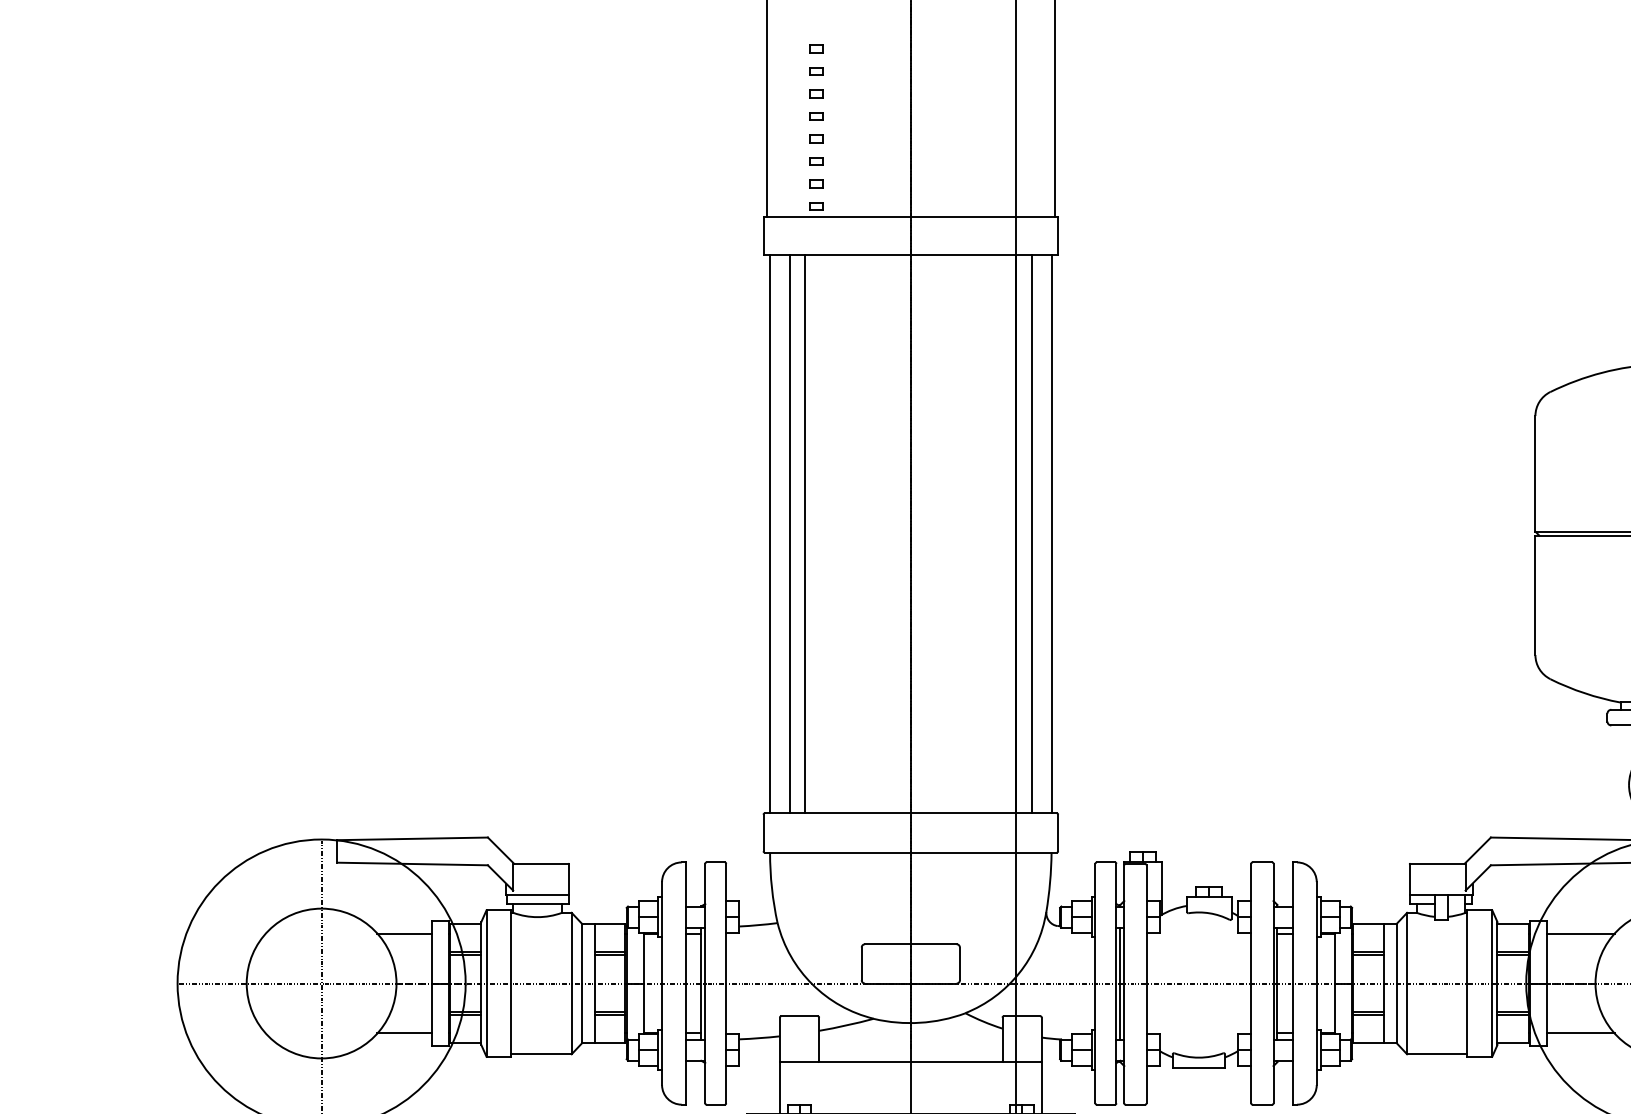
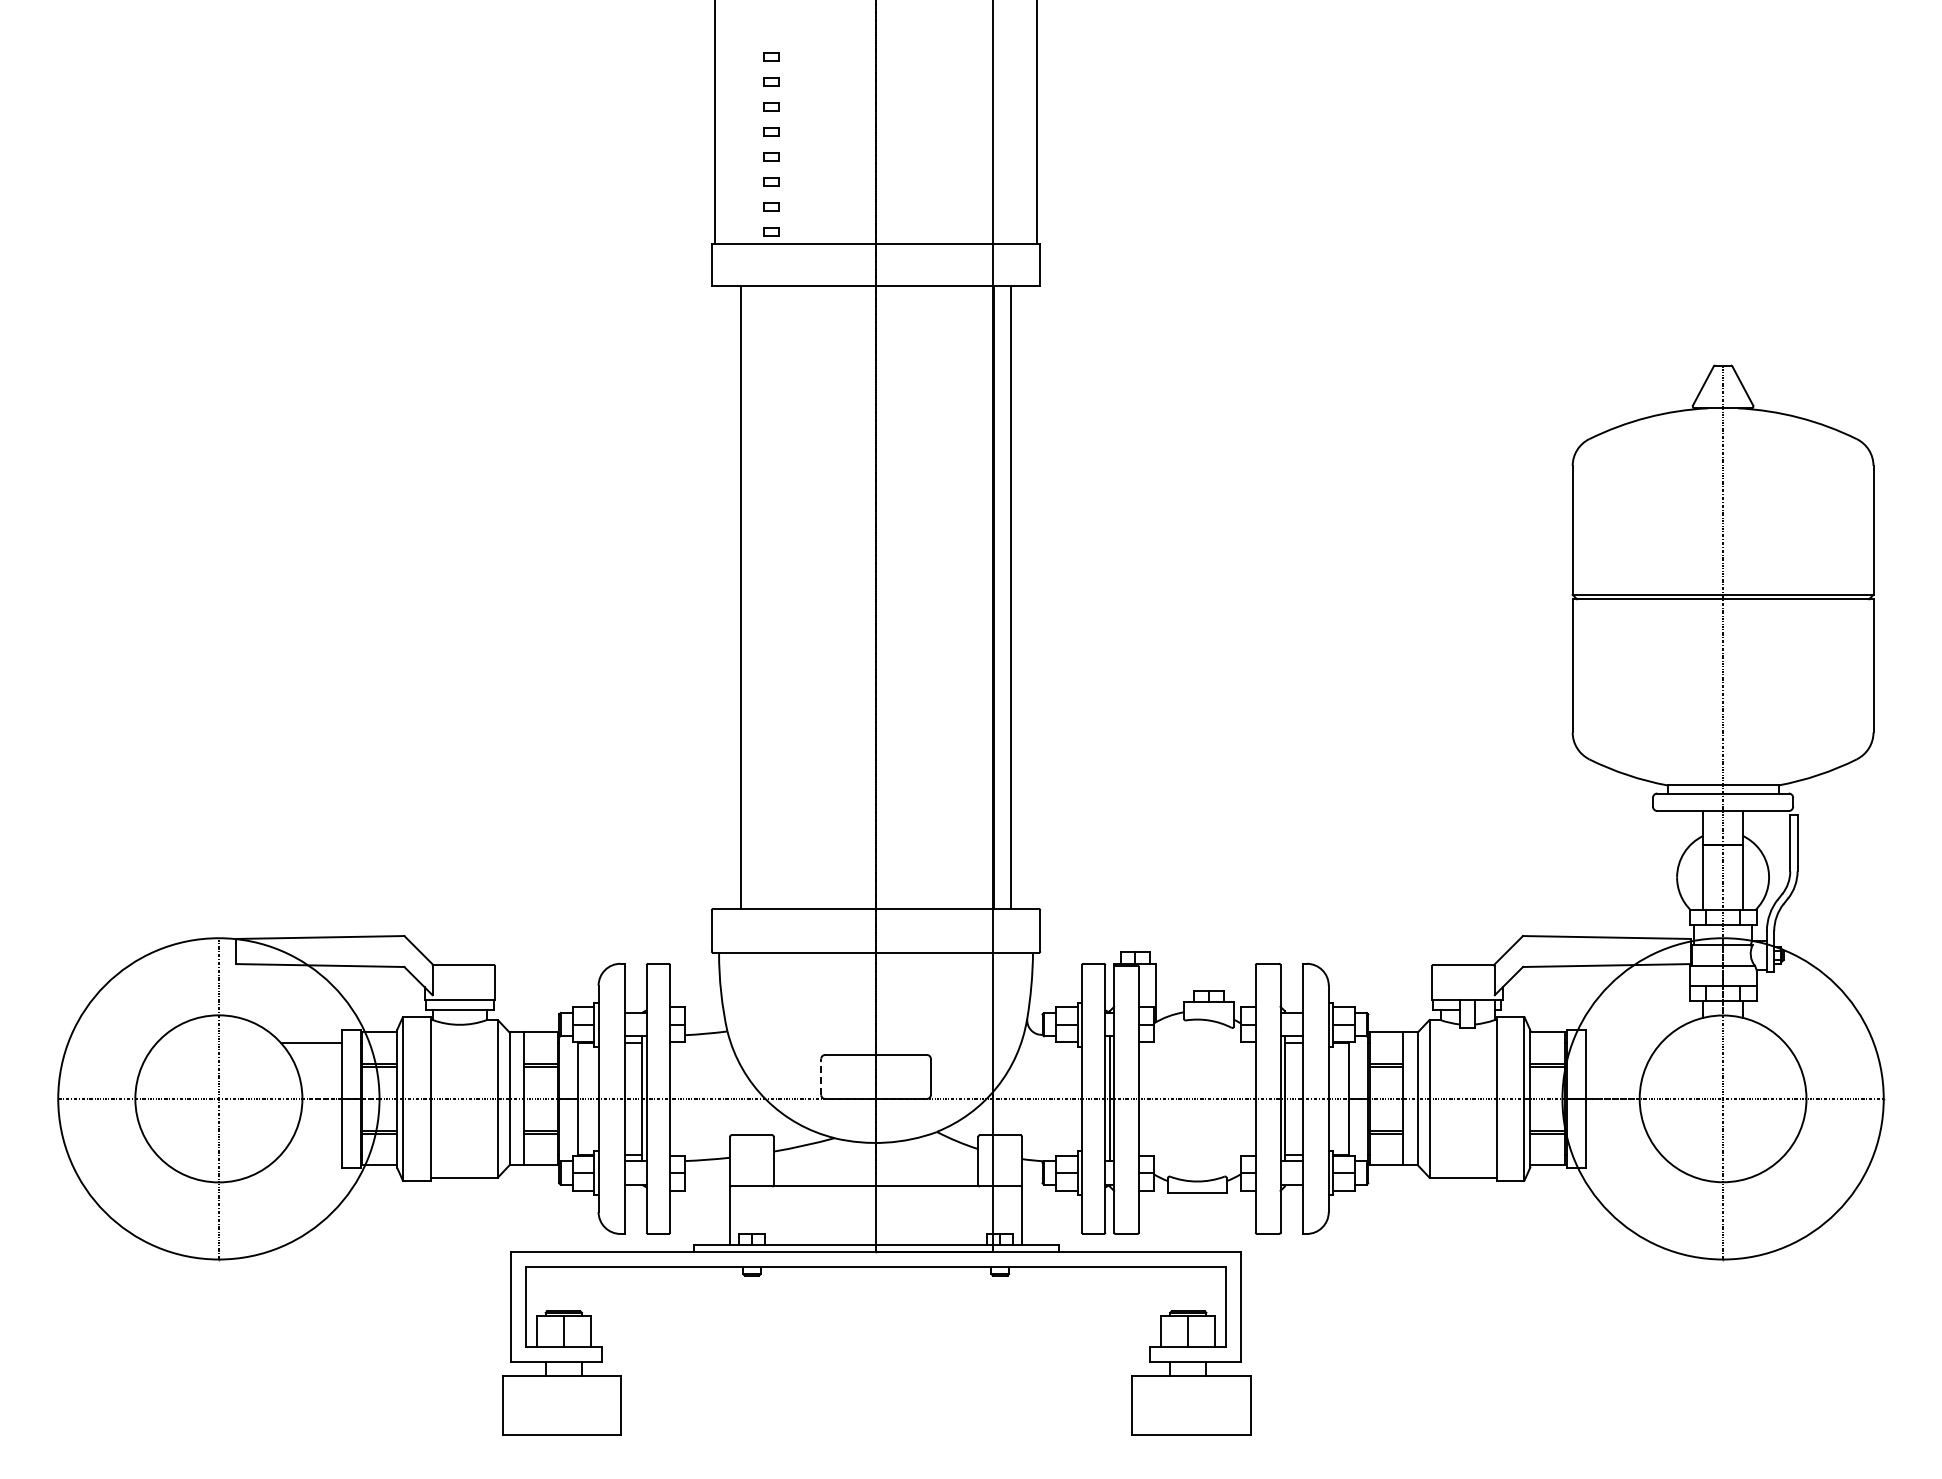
line: (770, 534) -> (719, 597), removed
line: (805, 534) -> (758, 597), removed
line: (1051, 534) -> (1033, 597), removed
line: (1580, 933) -> (1622, 1043), removed
line: (861, 963) -> (821, 1076), solid -> dashed
line: (404, 1033) -> (311, 1154), removed
line: (1580, 1033) -> (1622, 1154), removed

